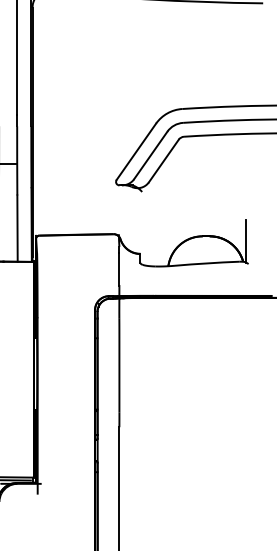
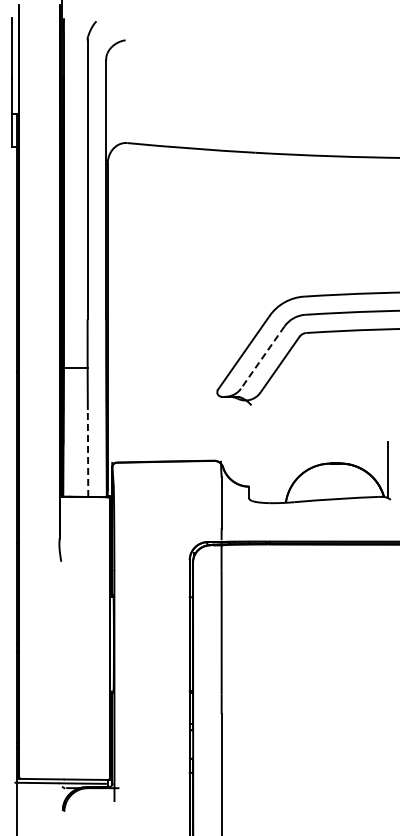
line: (150, 155) -> (262, 357), solid -> dashed
line: (17, 227) -> (88, 452), solid -> dashed

